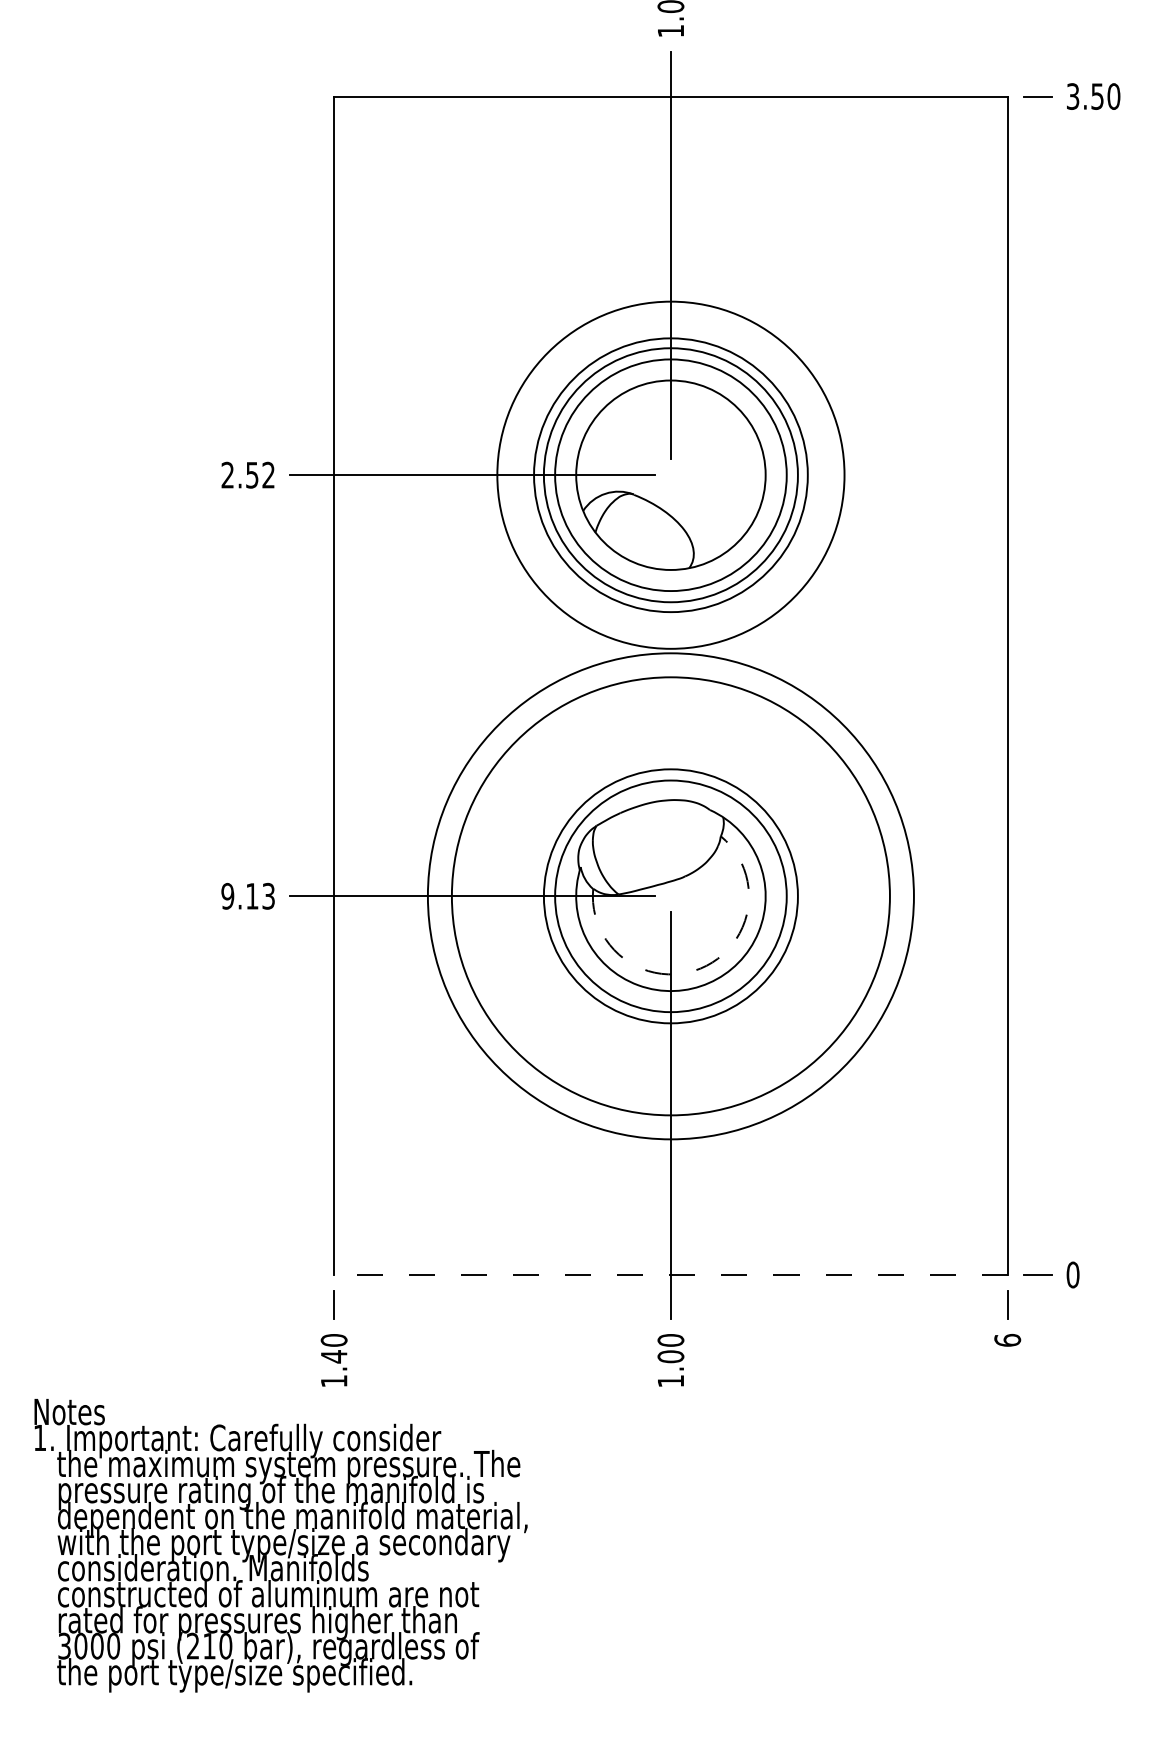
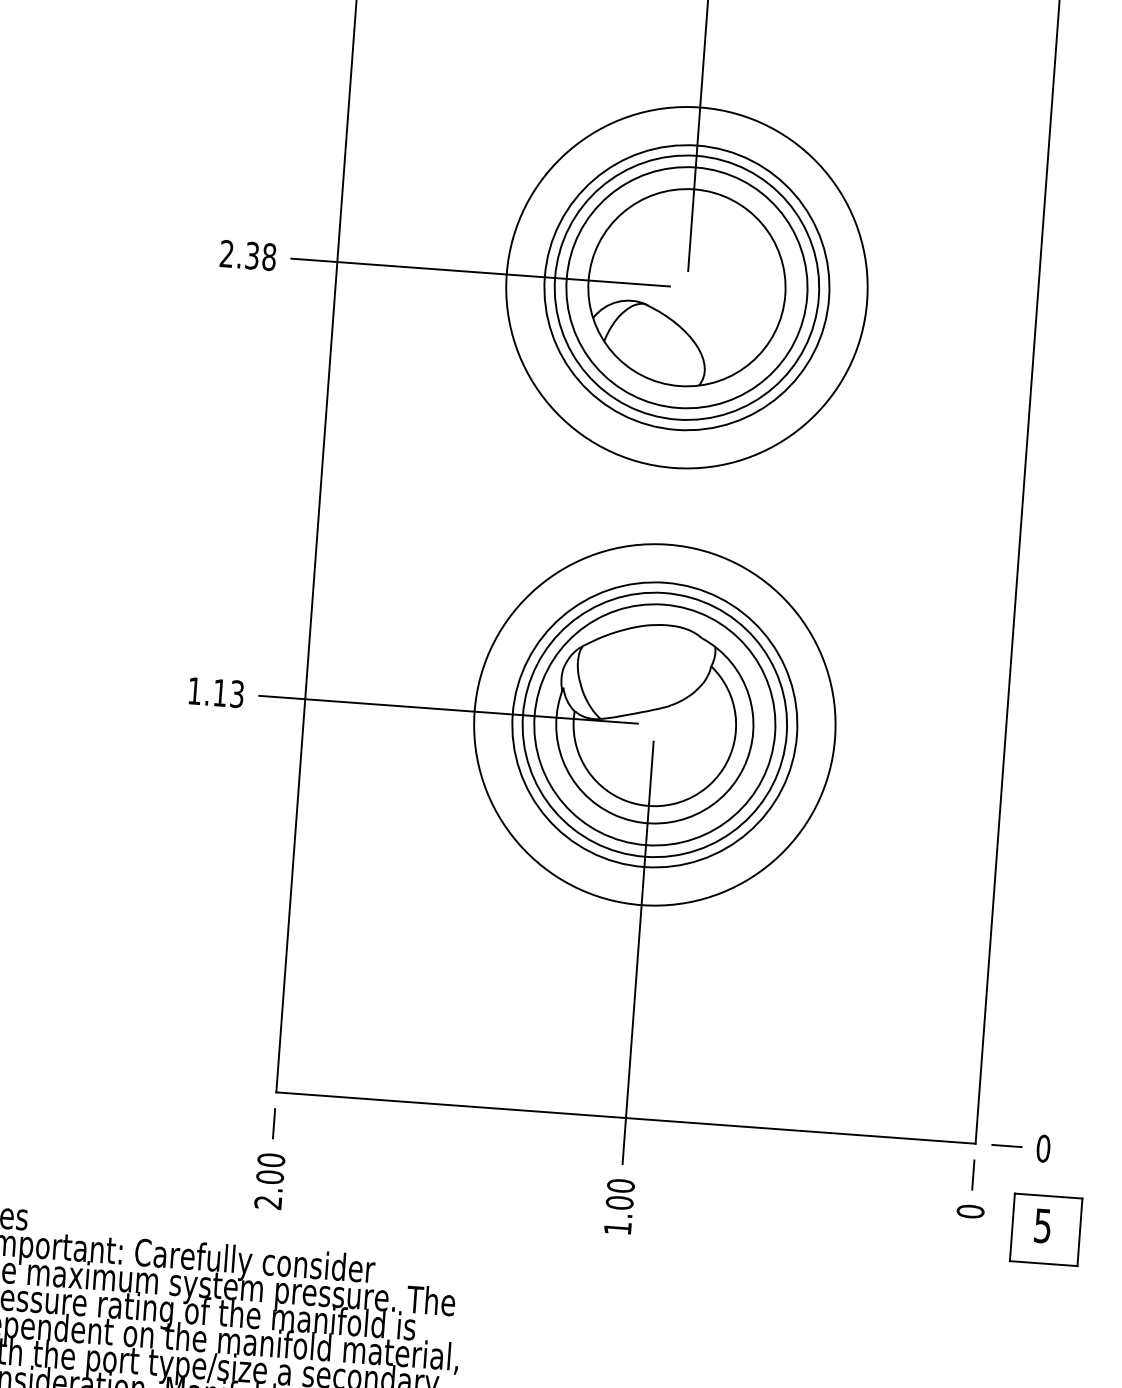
text: (260, 474) -> (260, 255), 2.52 -> 2.38
text: (227, 895) -> (194, 690), 9.13 -> 1.13
circle: (670, 895) -> (654, 724), size x0.71
circle: (670, 896) -> (654, 725), size x0.62
arc: (700, 968) -> (680, 802), dashed -> solid
line: (670, 1275) -> (625, 1118), dashed -> solid
text: (1007, 1339) -> (970, 1210), 6 -> 0
part: (1081, 1352) -> (1046, 1229), added
text: (333, 1368) -> (268, 1189), 1.40 -> 2.00

